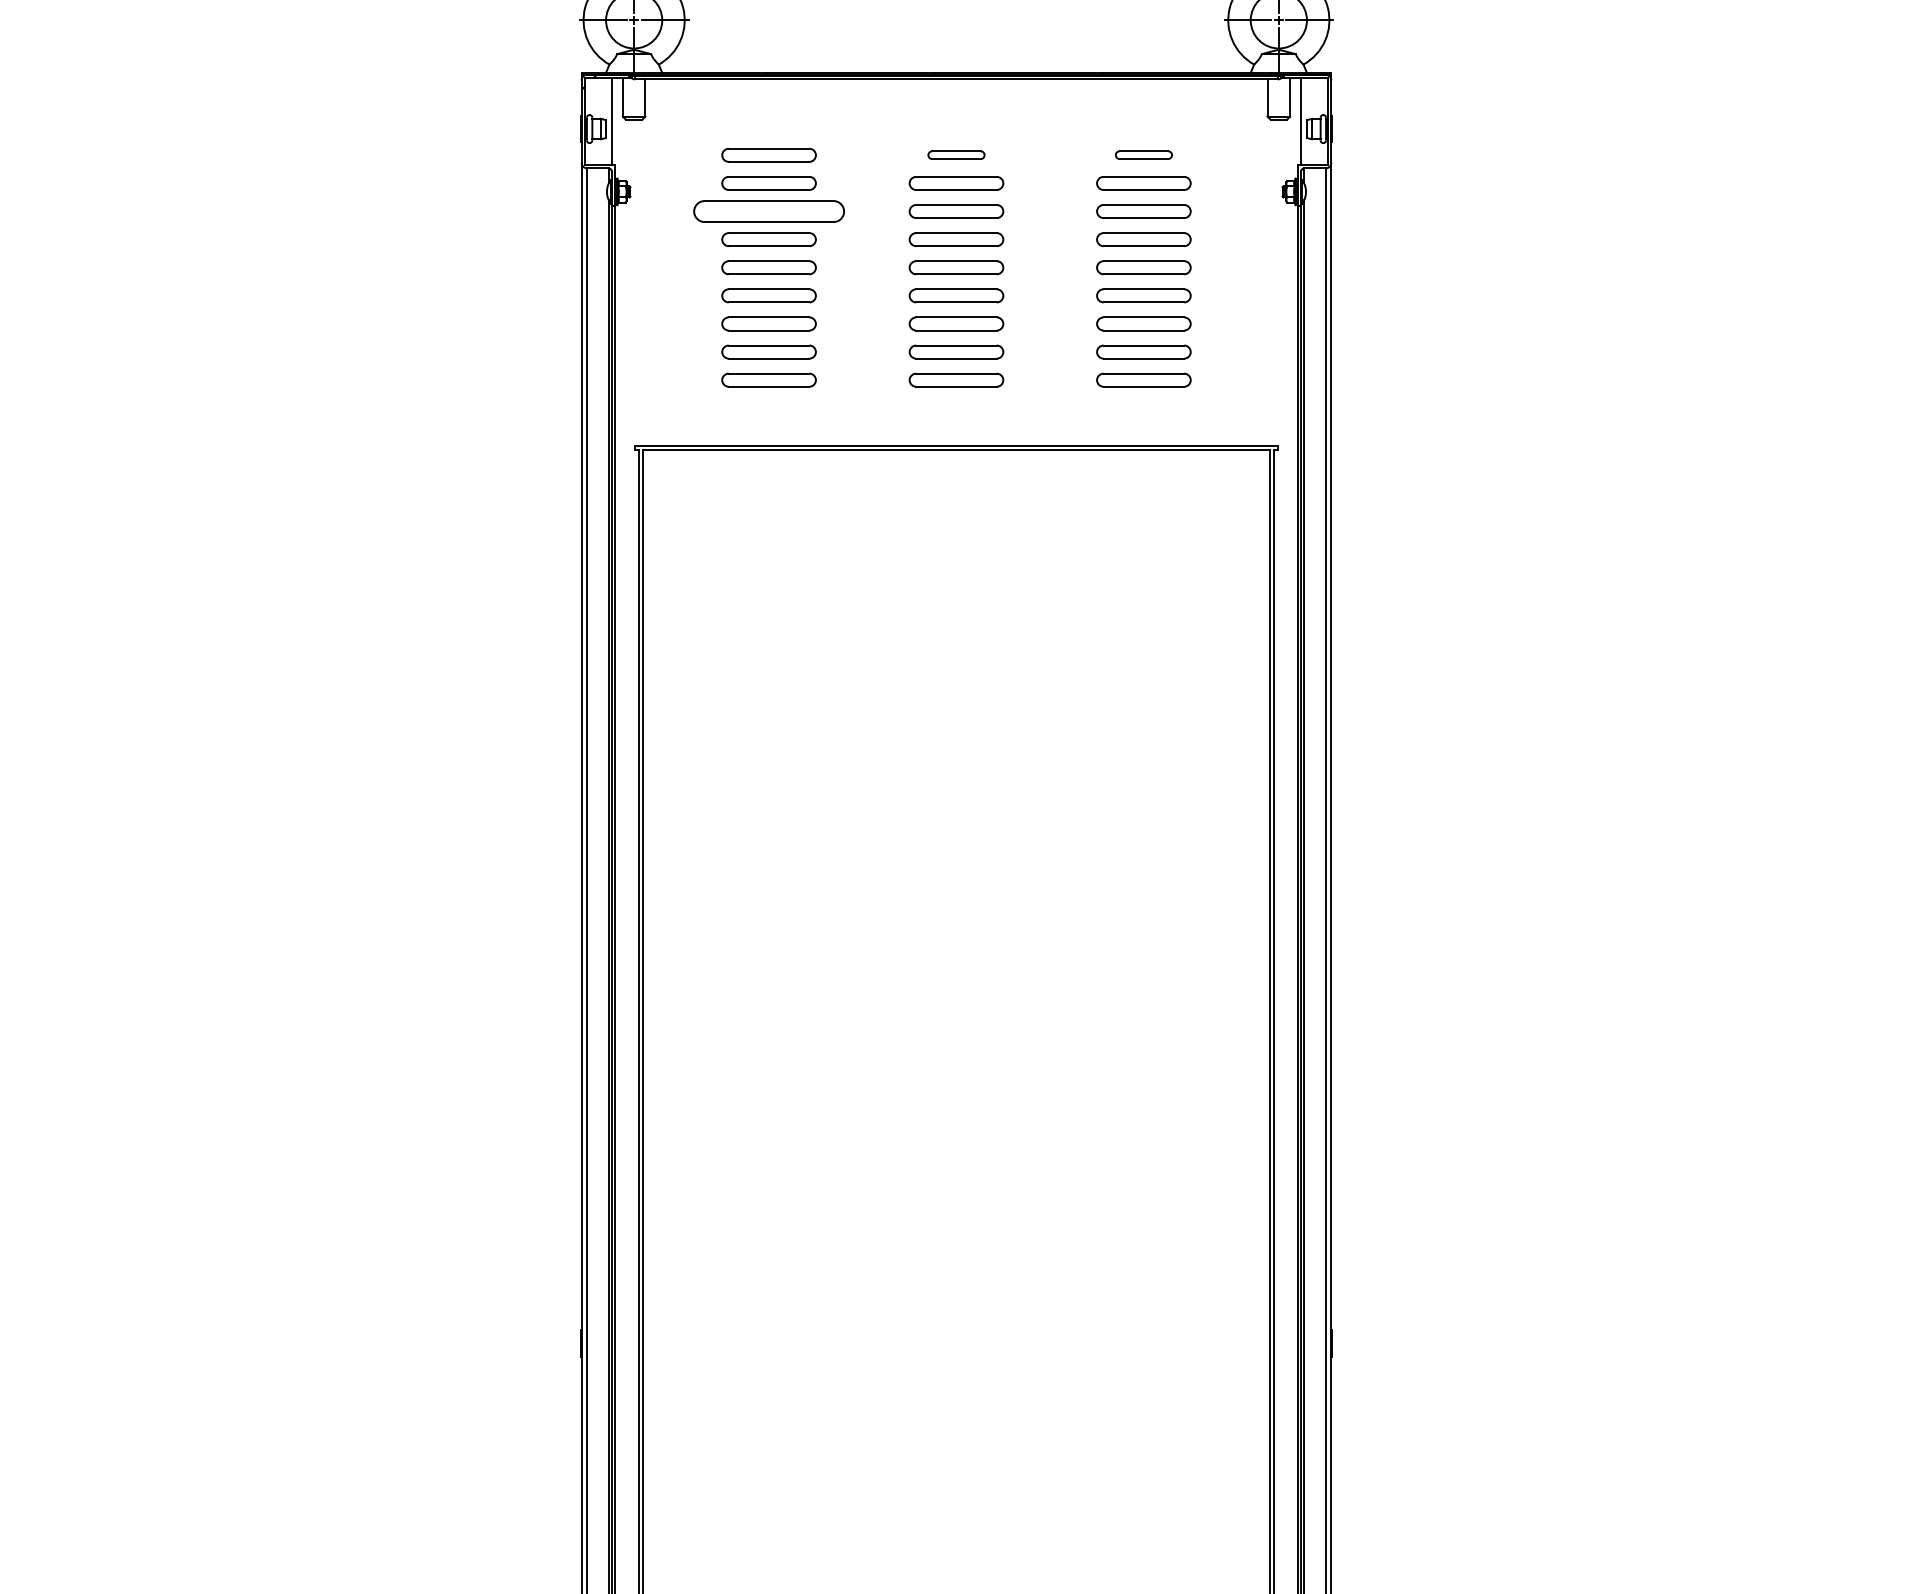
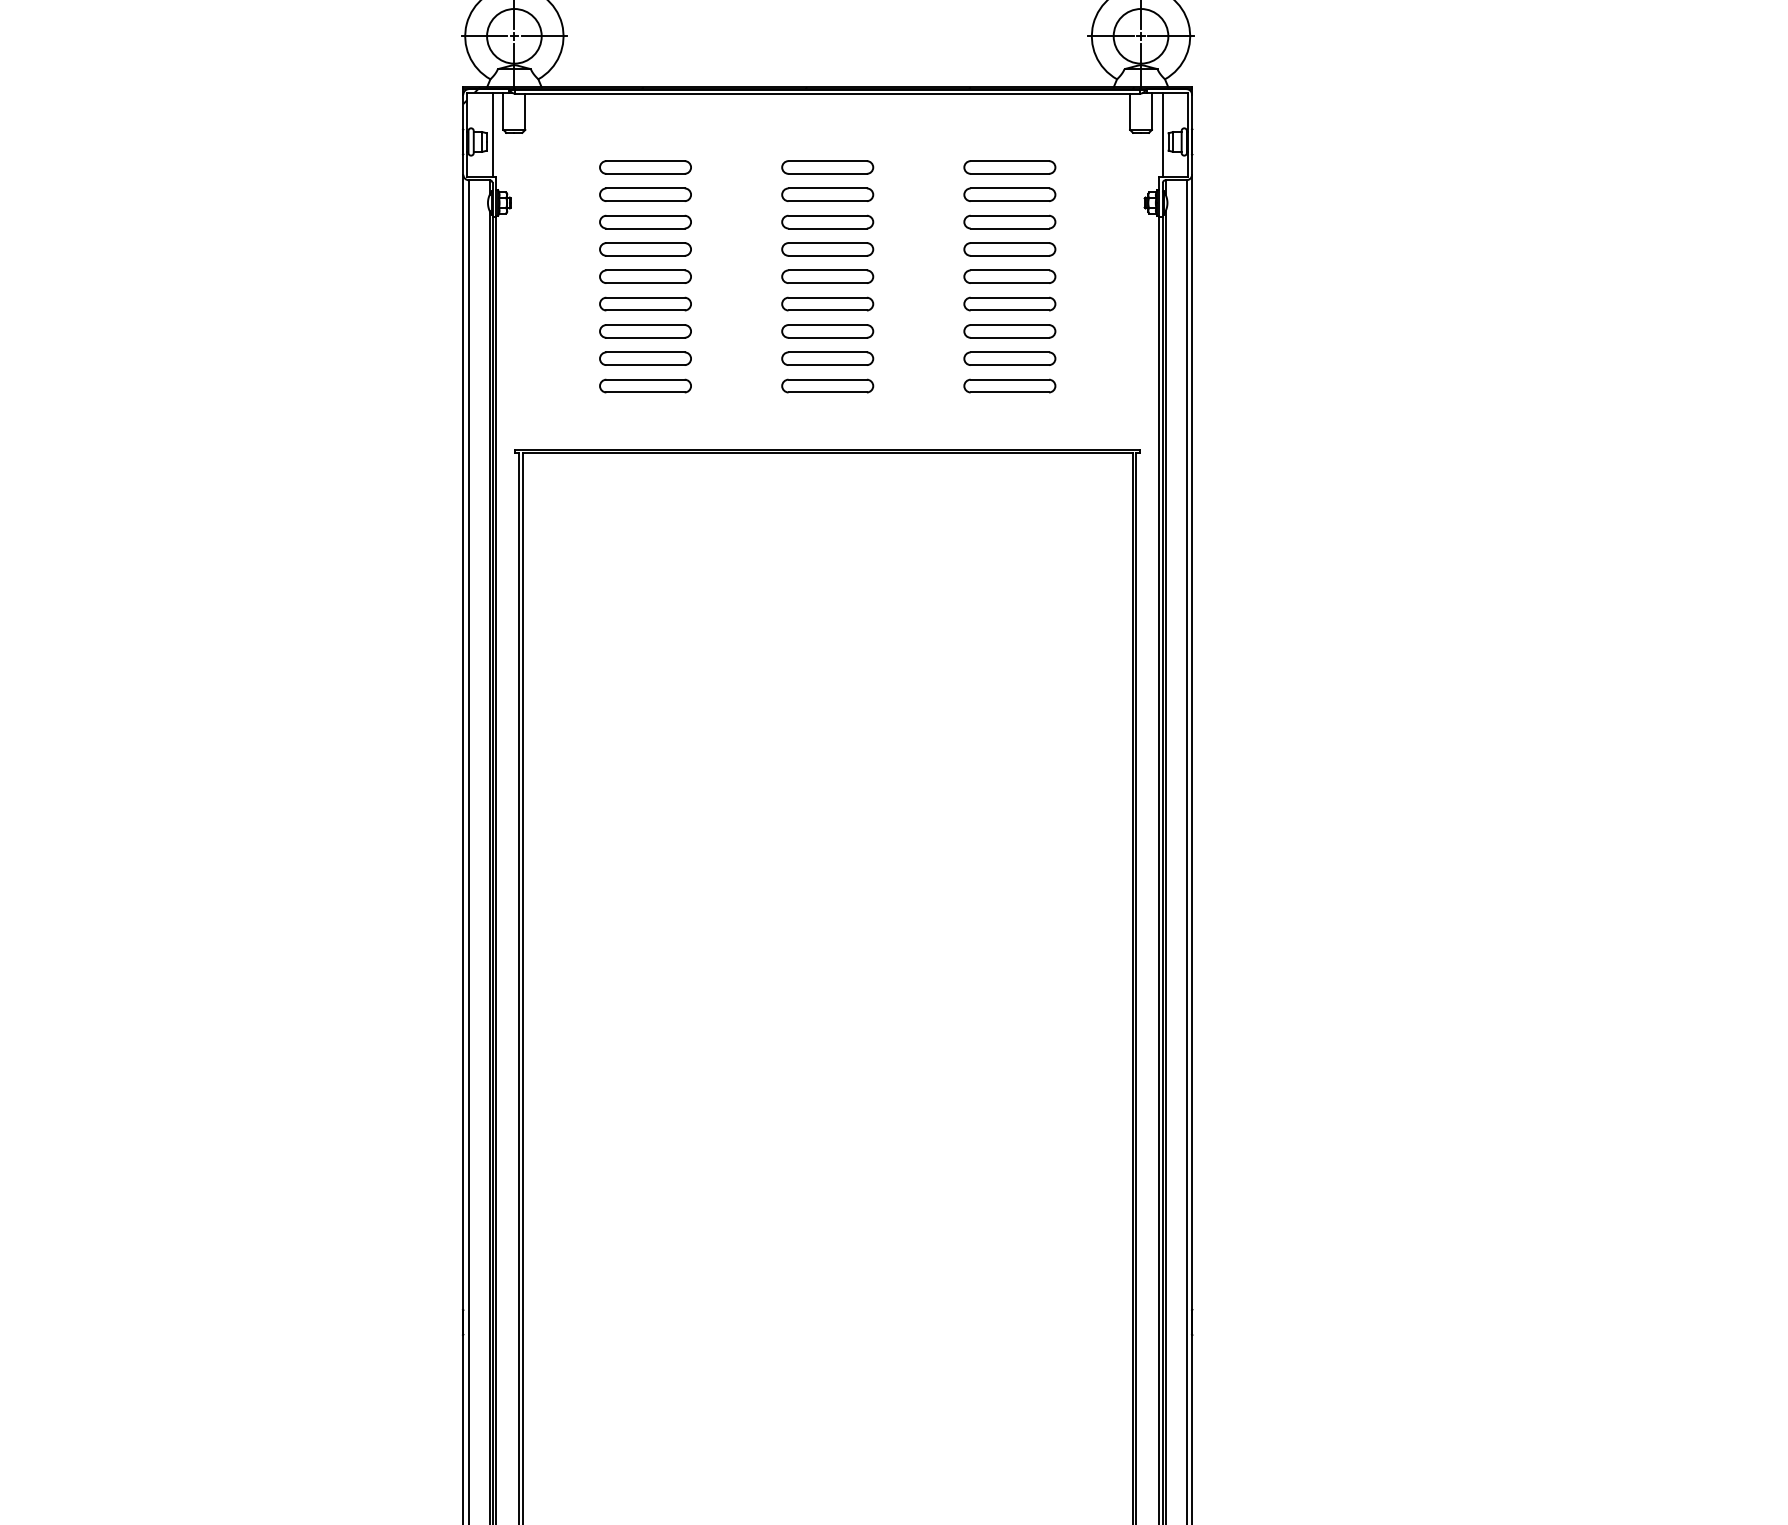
part: (956, 154) -> (827, 166), size x1.67
part: (1143, 154) -> (1009, 166), size x1.67
part: (768, 211) -> (644, 222), size x0.62

